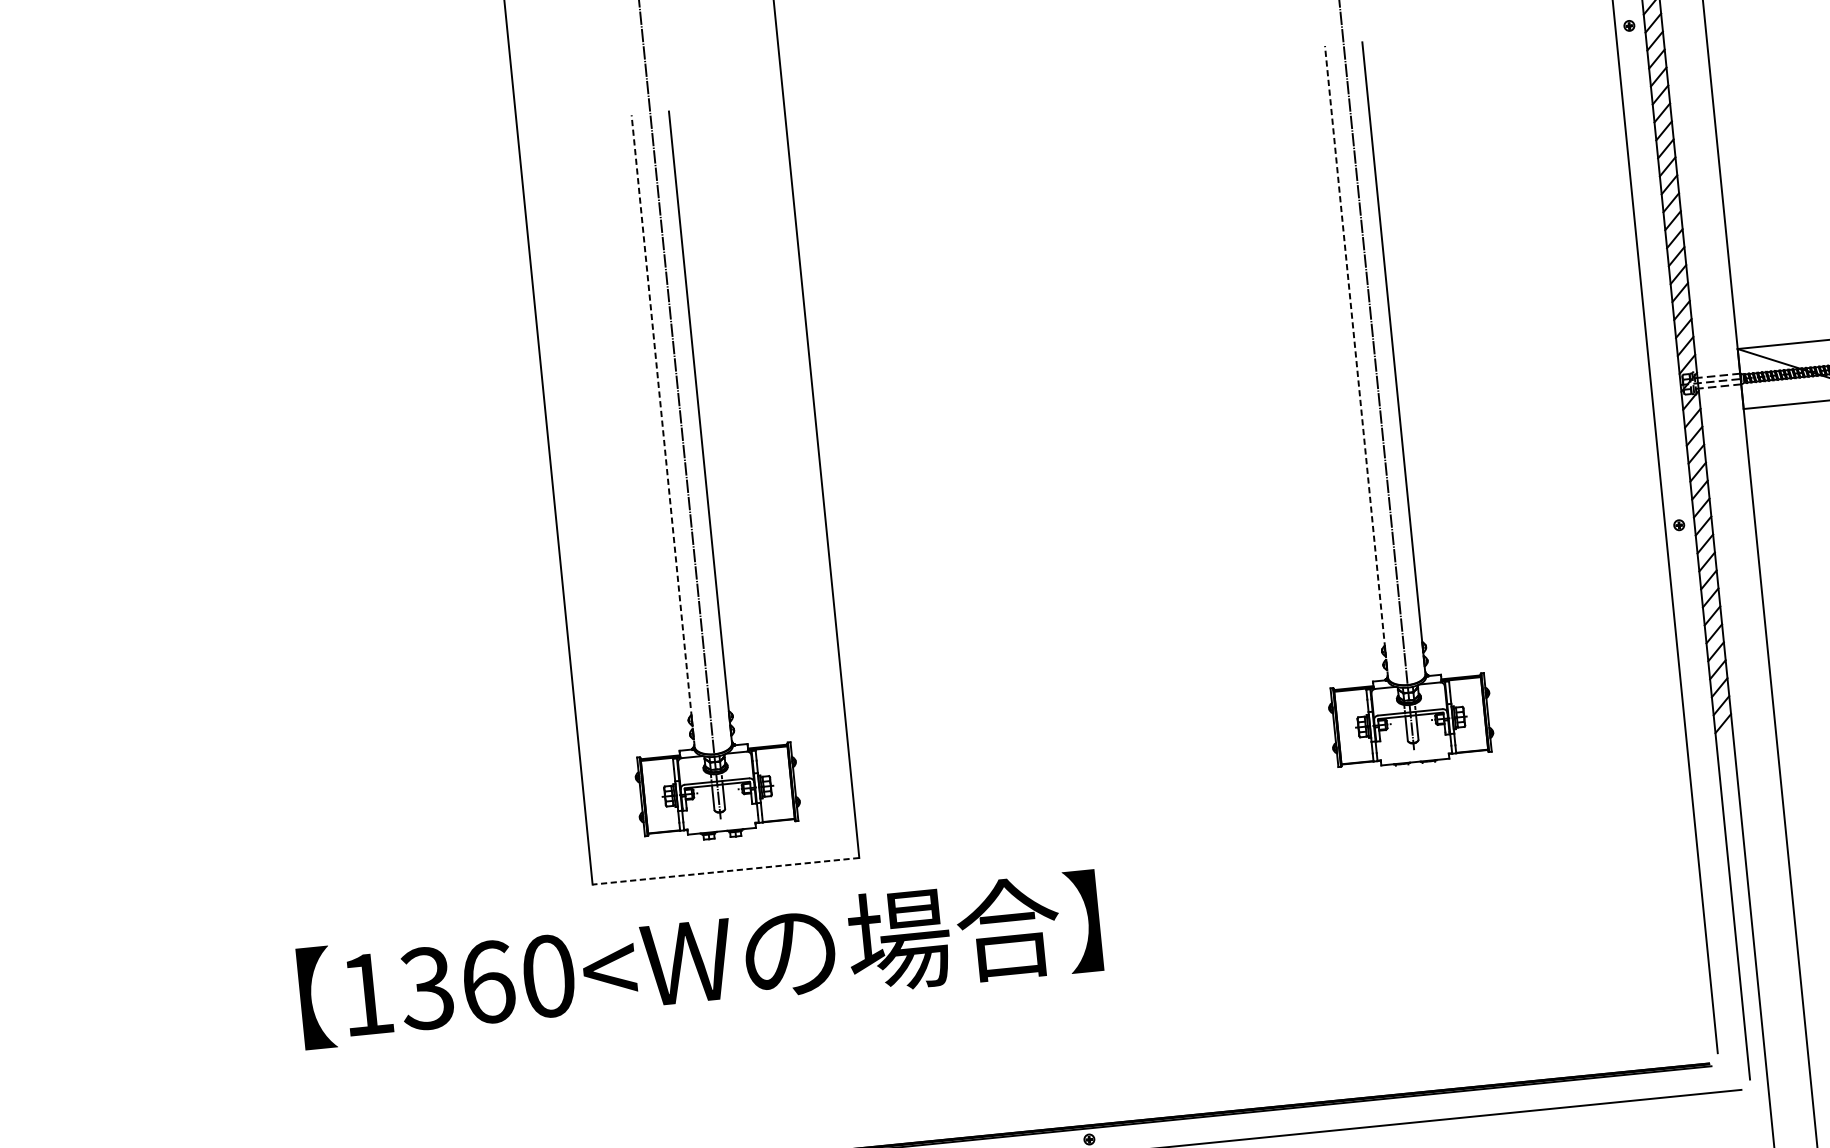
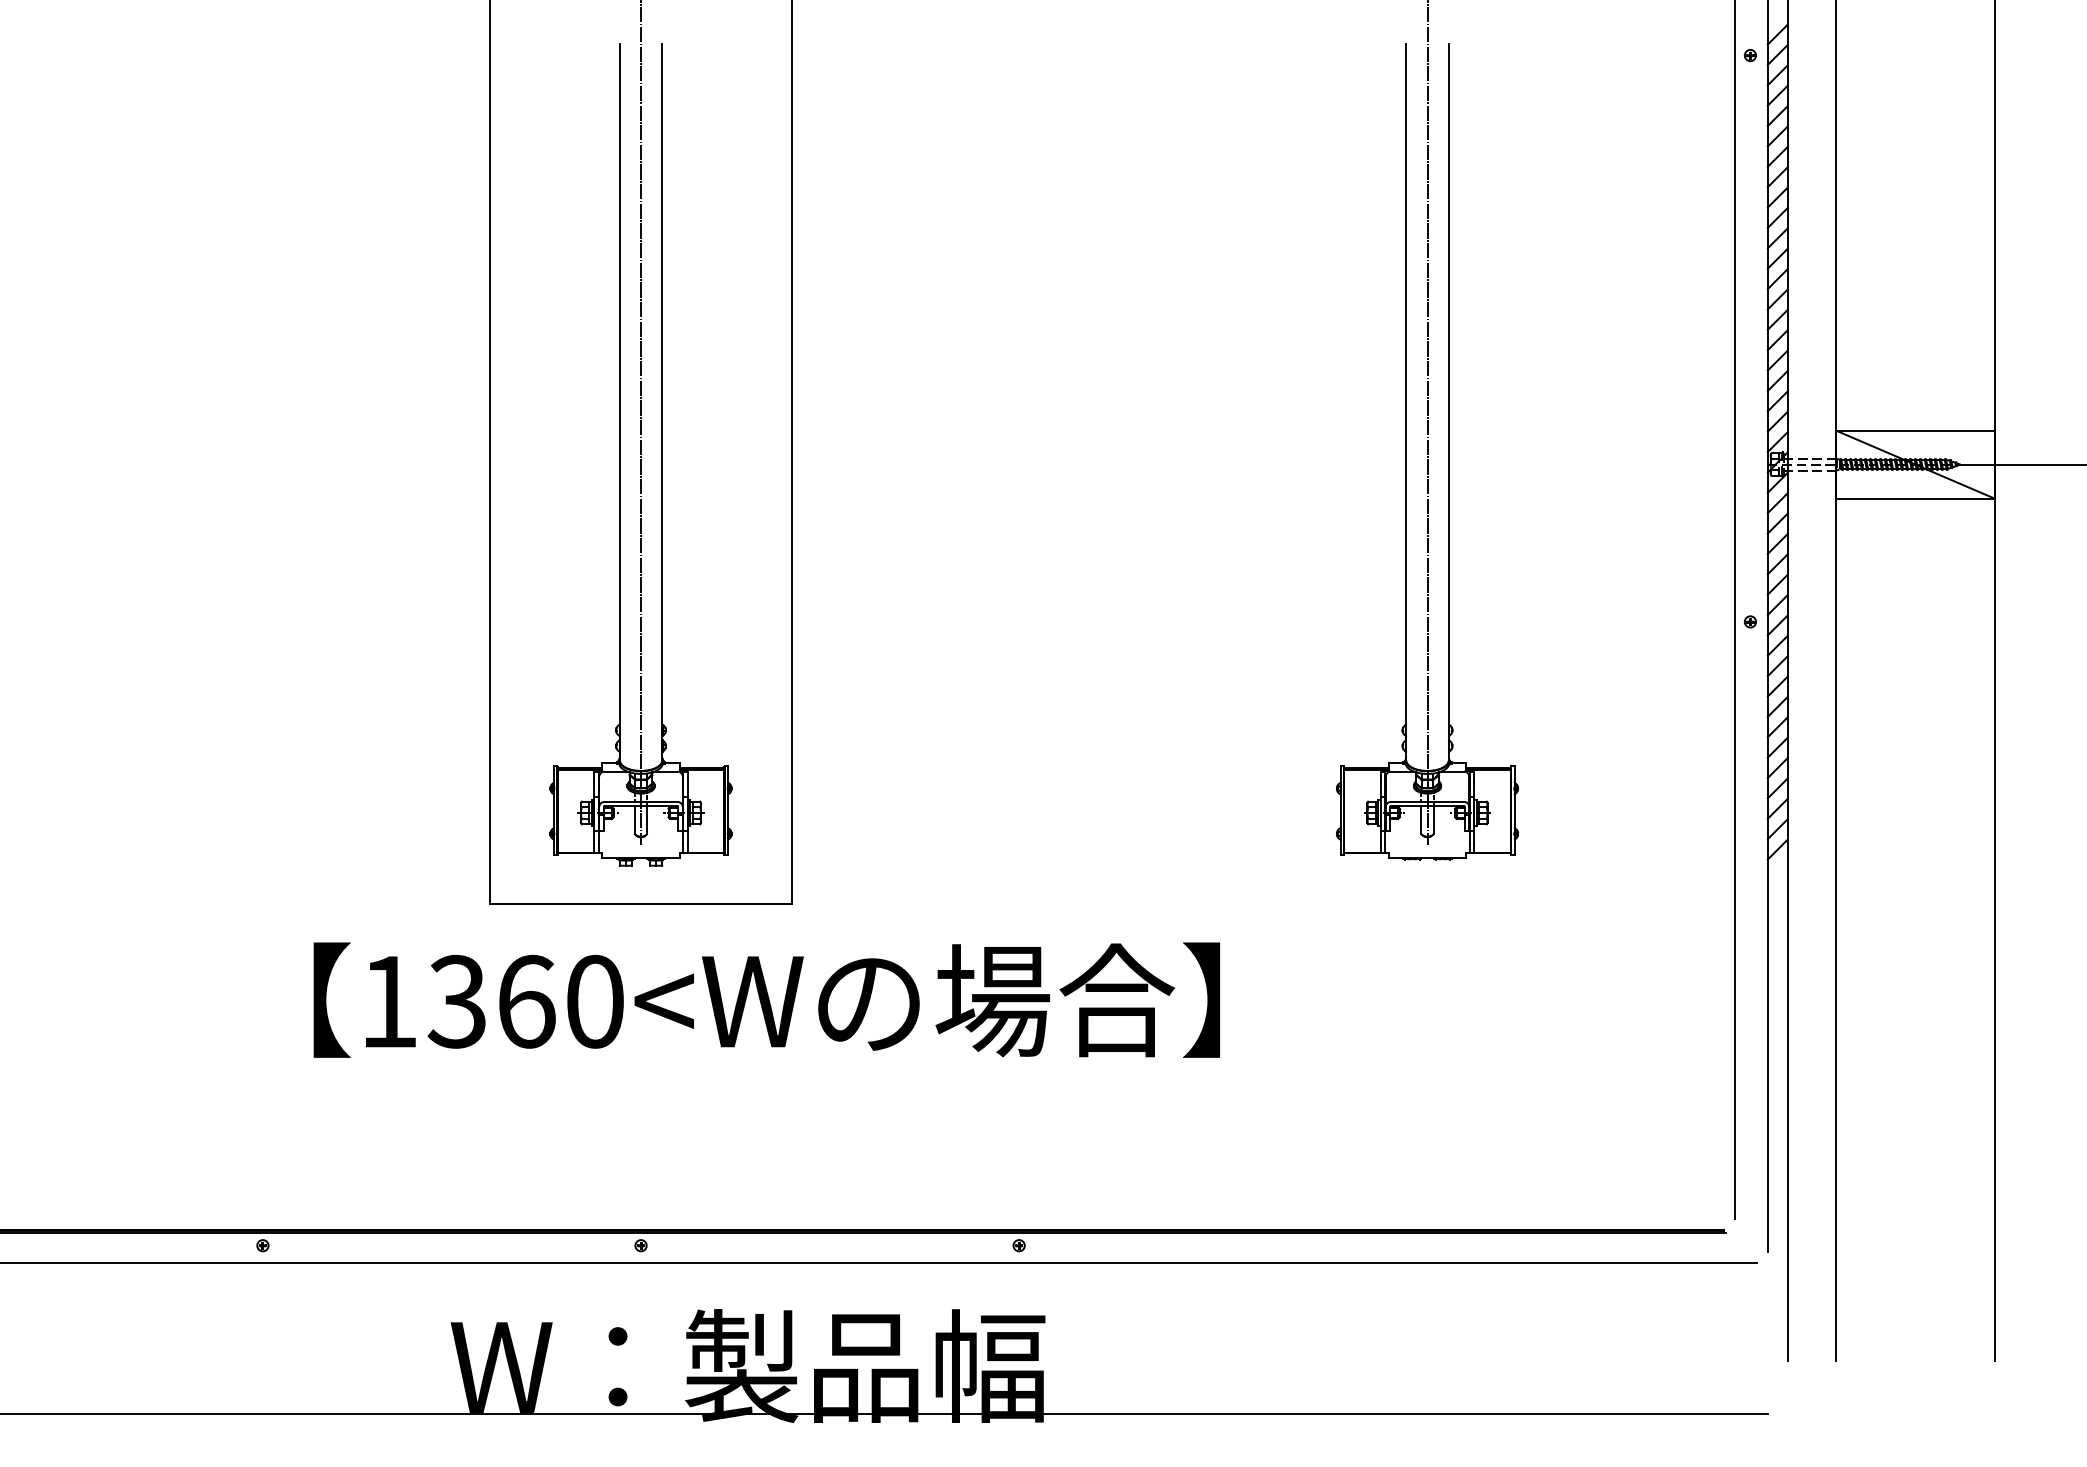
line: (1356, 361) -> (1406, 401), dashed -> solid
line: (662, 430) -> (619, 401), dashed -> solid
line: (725, 871) -> (640, 903), dashed -> solid
text: (699, 959) -> (766, 999), moved

